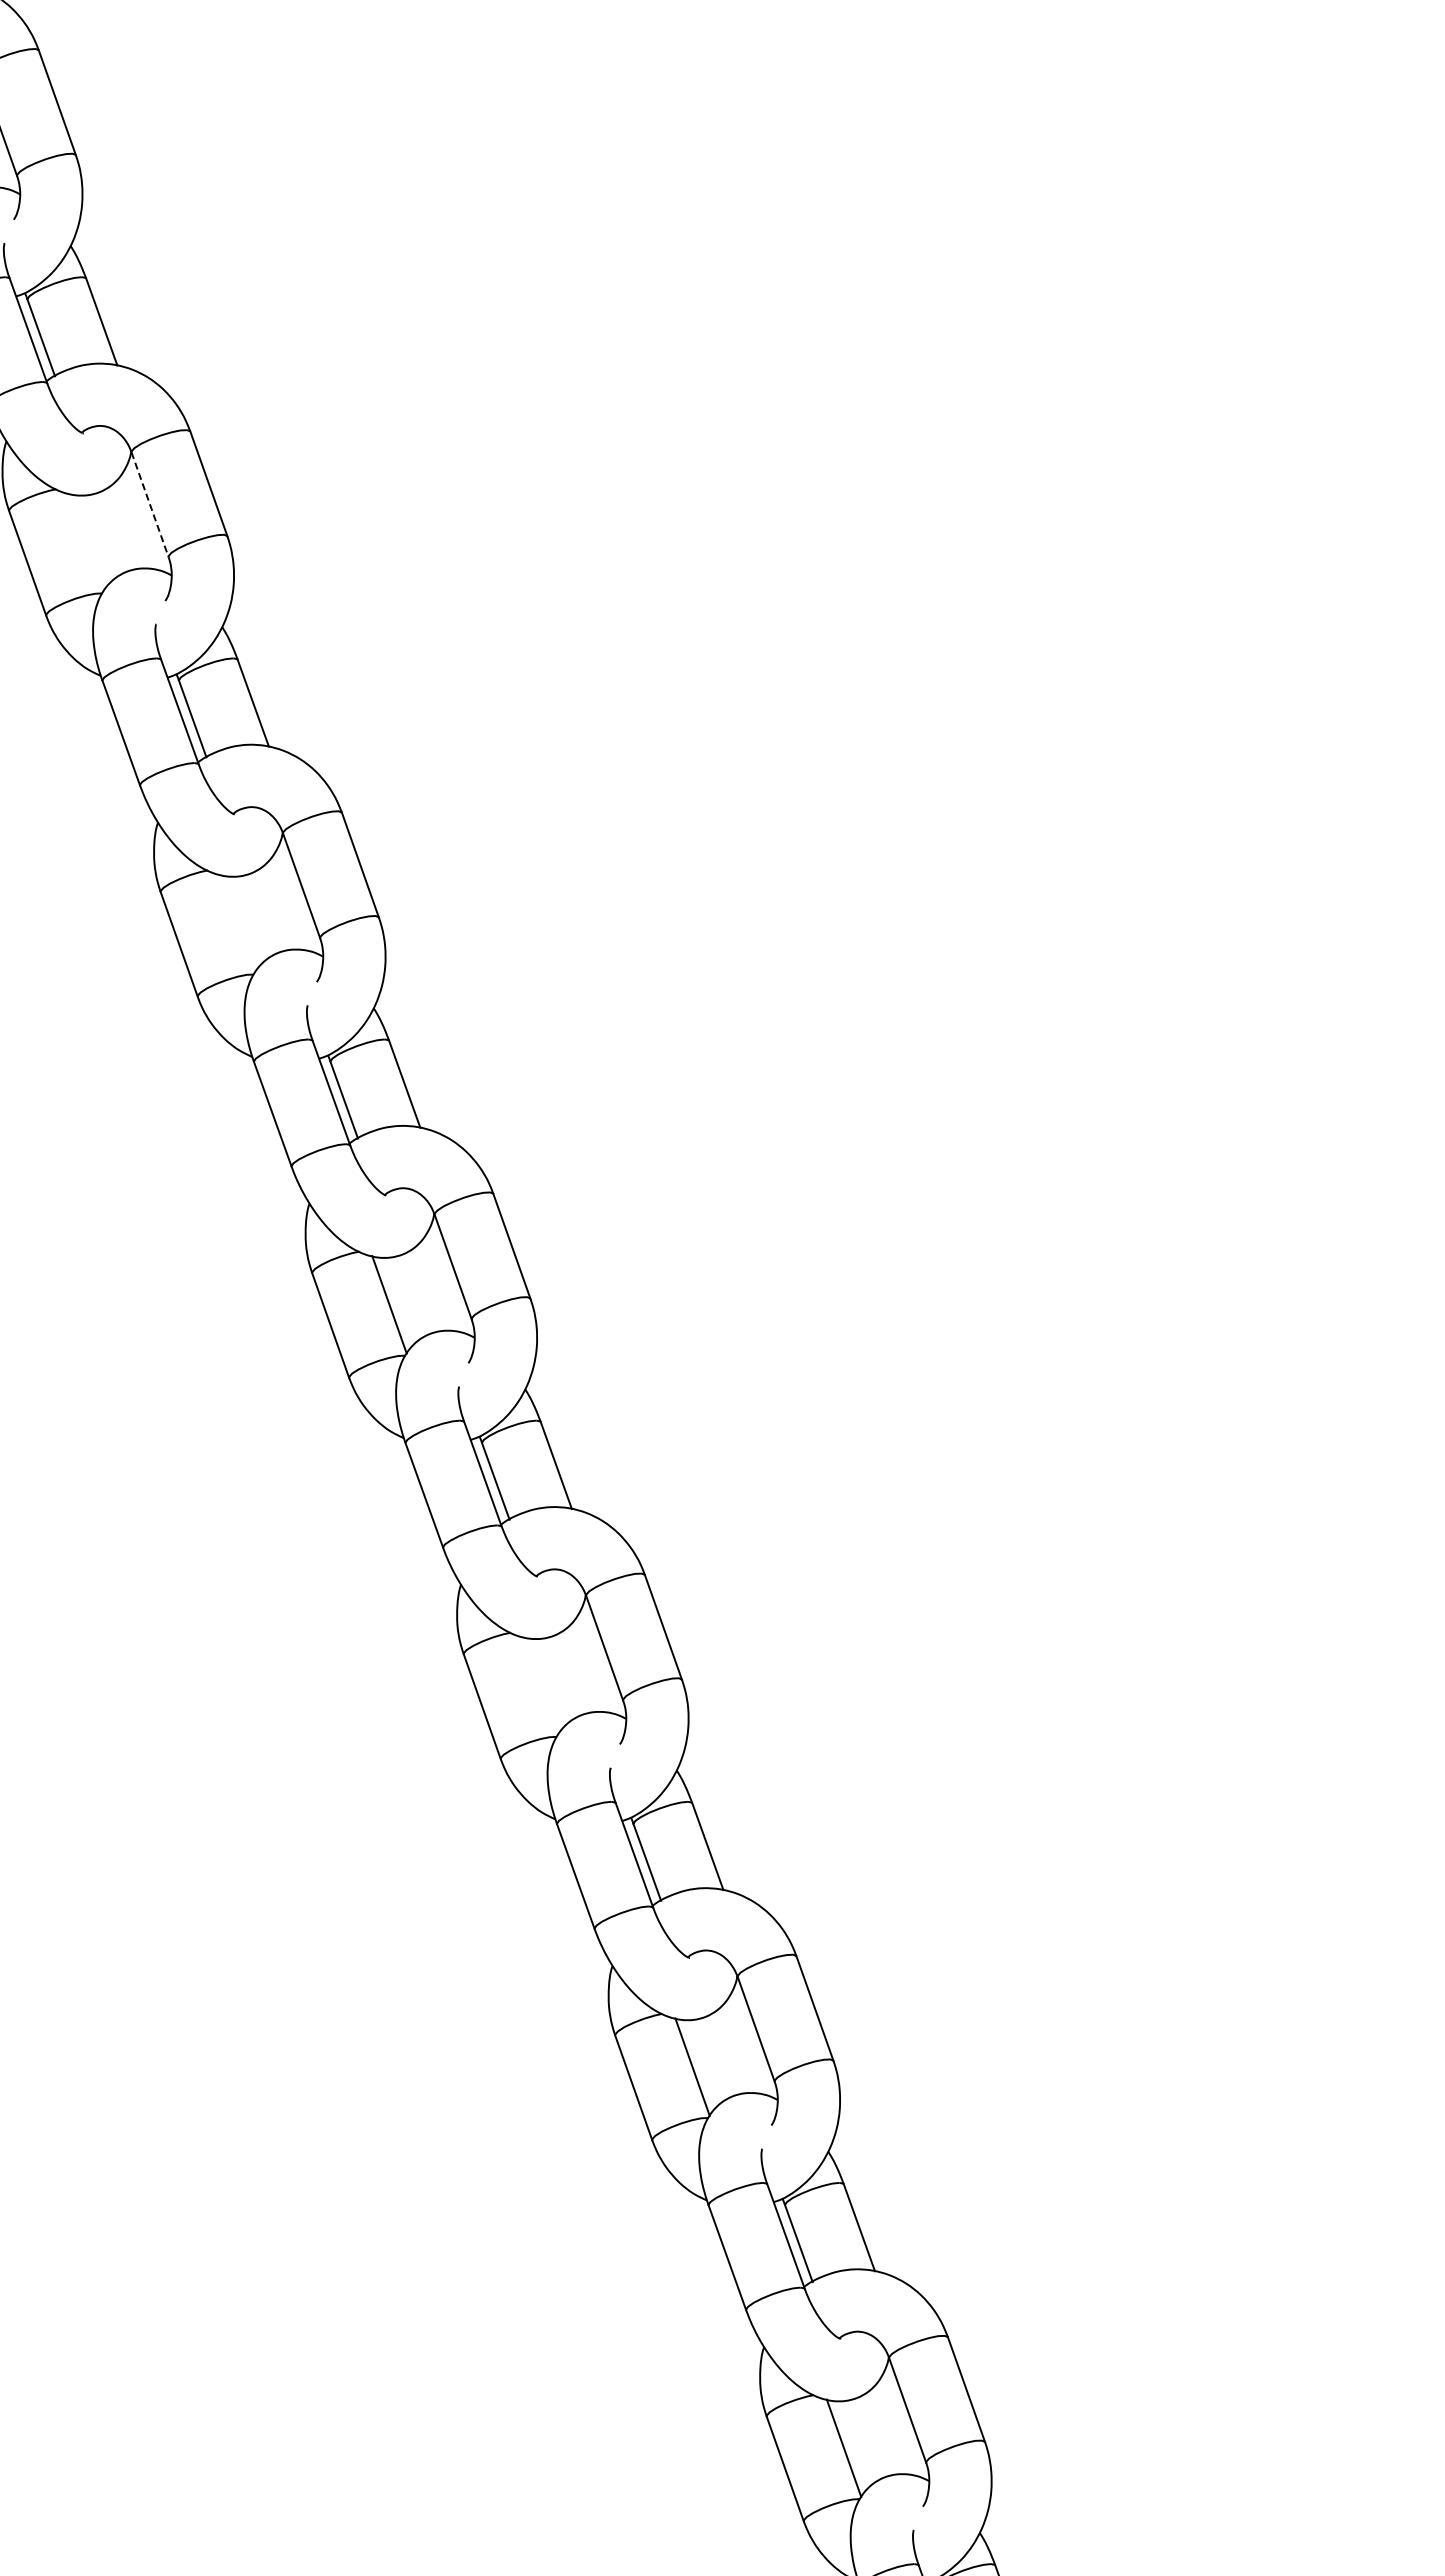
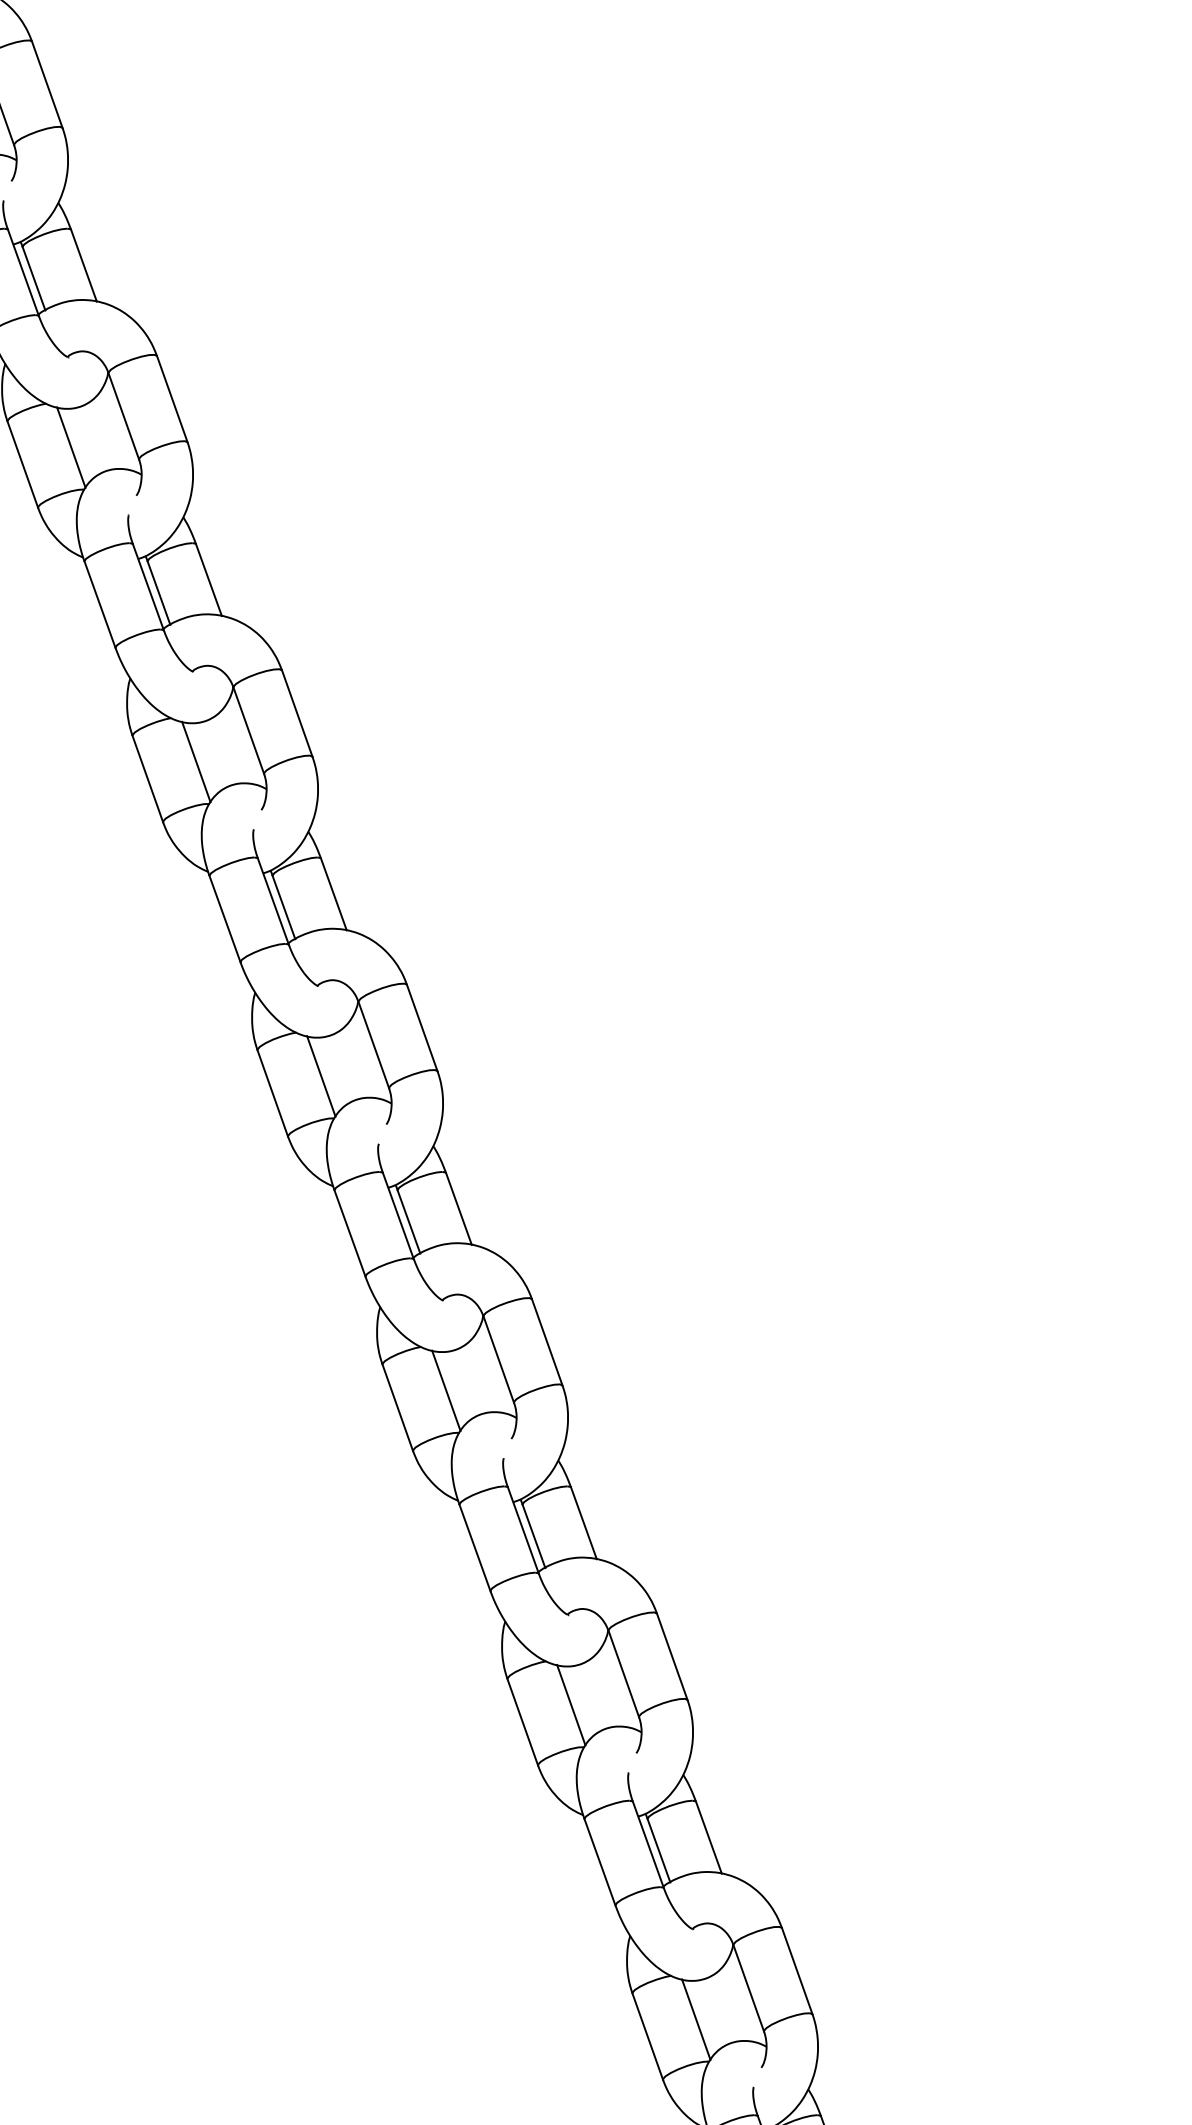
line: (150, 504) -> (124, 416), dashed -> solid
line: (86, 542) -> (71, 447), added
line: (237, 923) -> (195, 761), added
line: (540, 1685) -> (445, 1390), added

